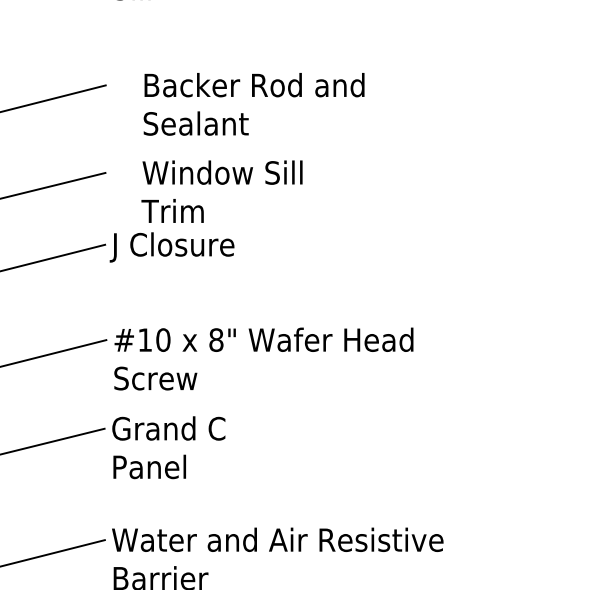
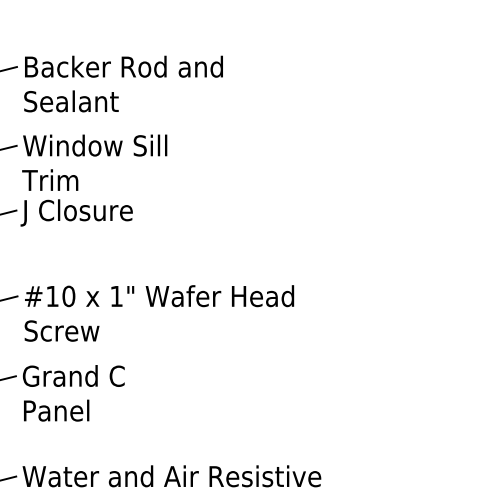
text: (253, 104) -> (123, 84), moved
text: (221, 191) -> (94, 162), moved
text: (216, 339) -> (116, 295), 8" -> 1"

